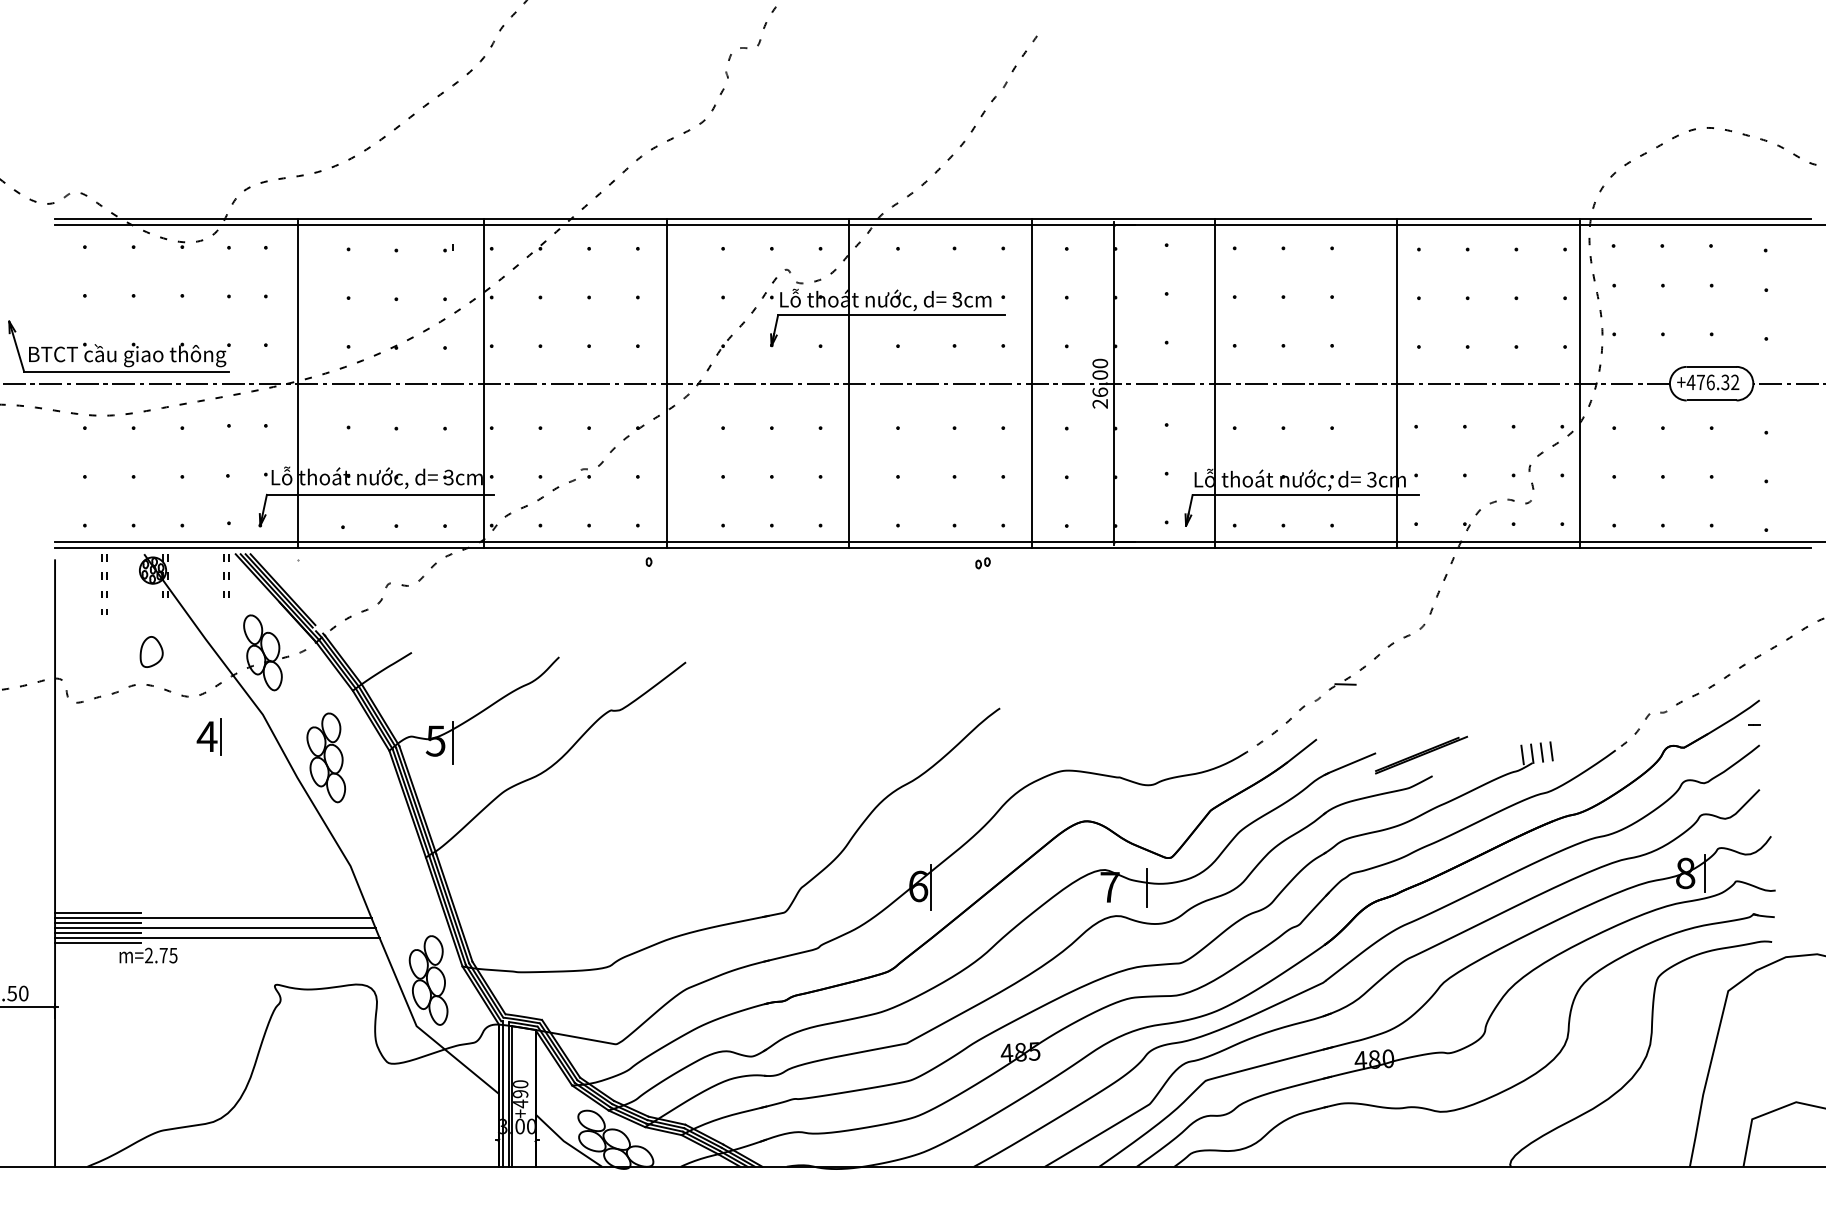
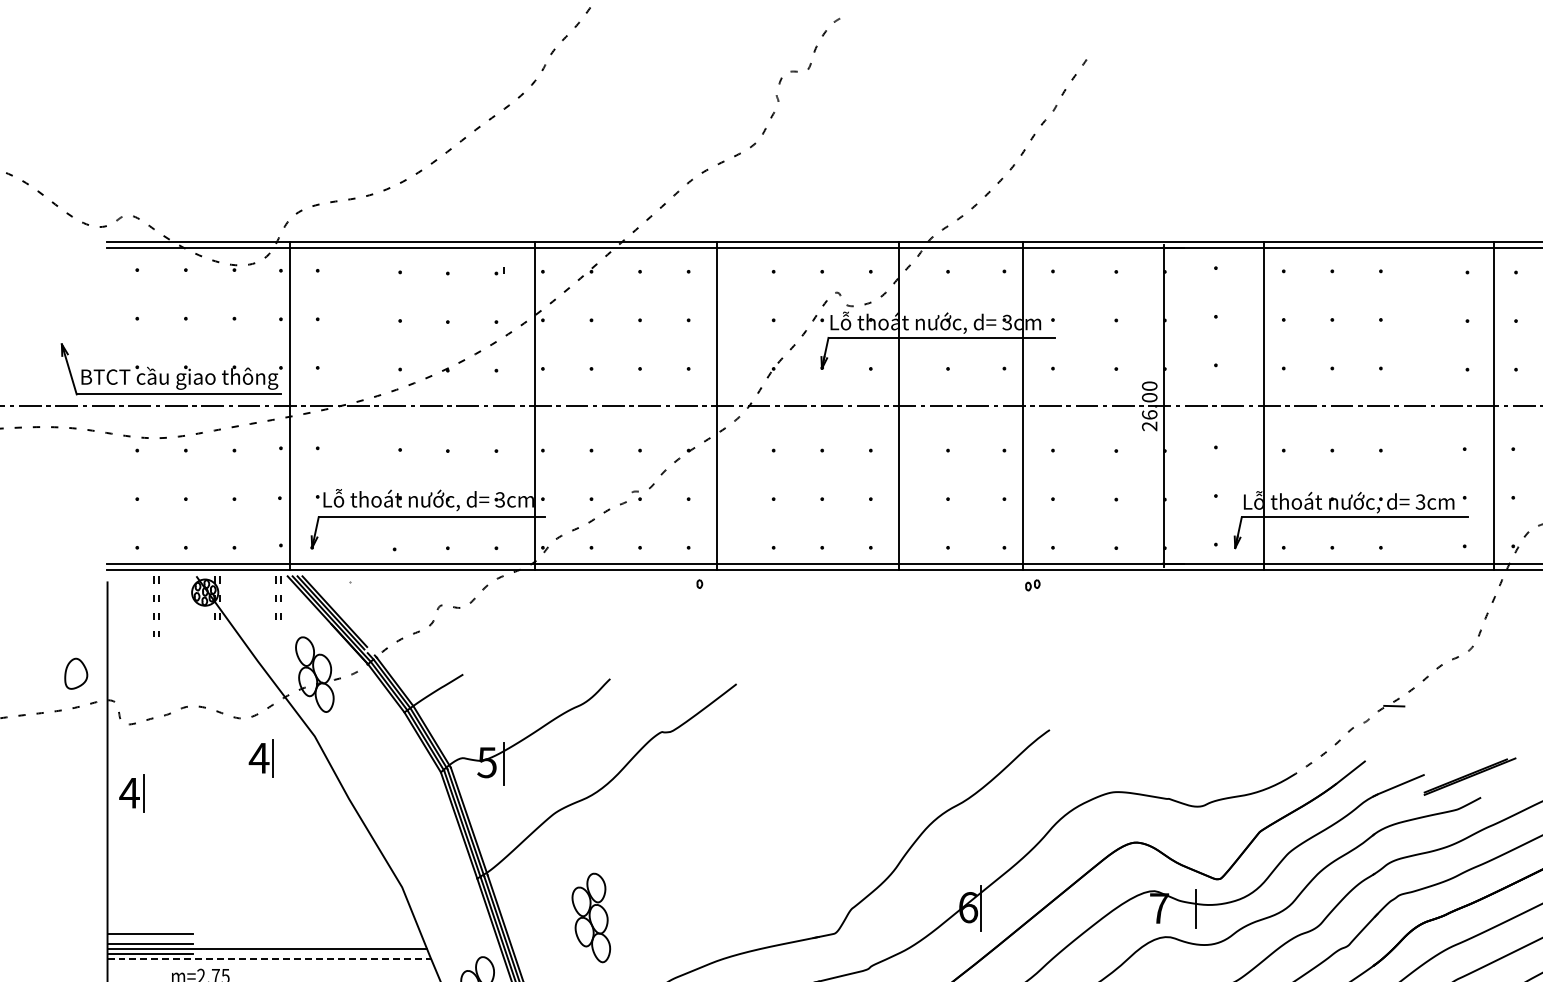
line: (298, 383) -> (290, 406), moved
line: (1031, 383) -> (1022, 406), moved
line: (1397, 383) -> (1493, 406), moved
part: (151, 651) -> (76, 673), moved
part: (326, 757) -> (591, 917), moved
part: (78, 771) -> (130, 792), added
line: (213, 918) -> (265, 939), removed
line: (217, 937) -> (269, 958), solid -> dashed
line: (97, 942) -> (149, 963), removed

